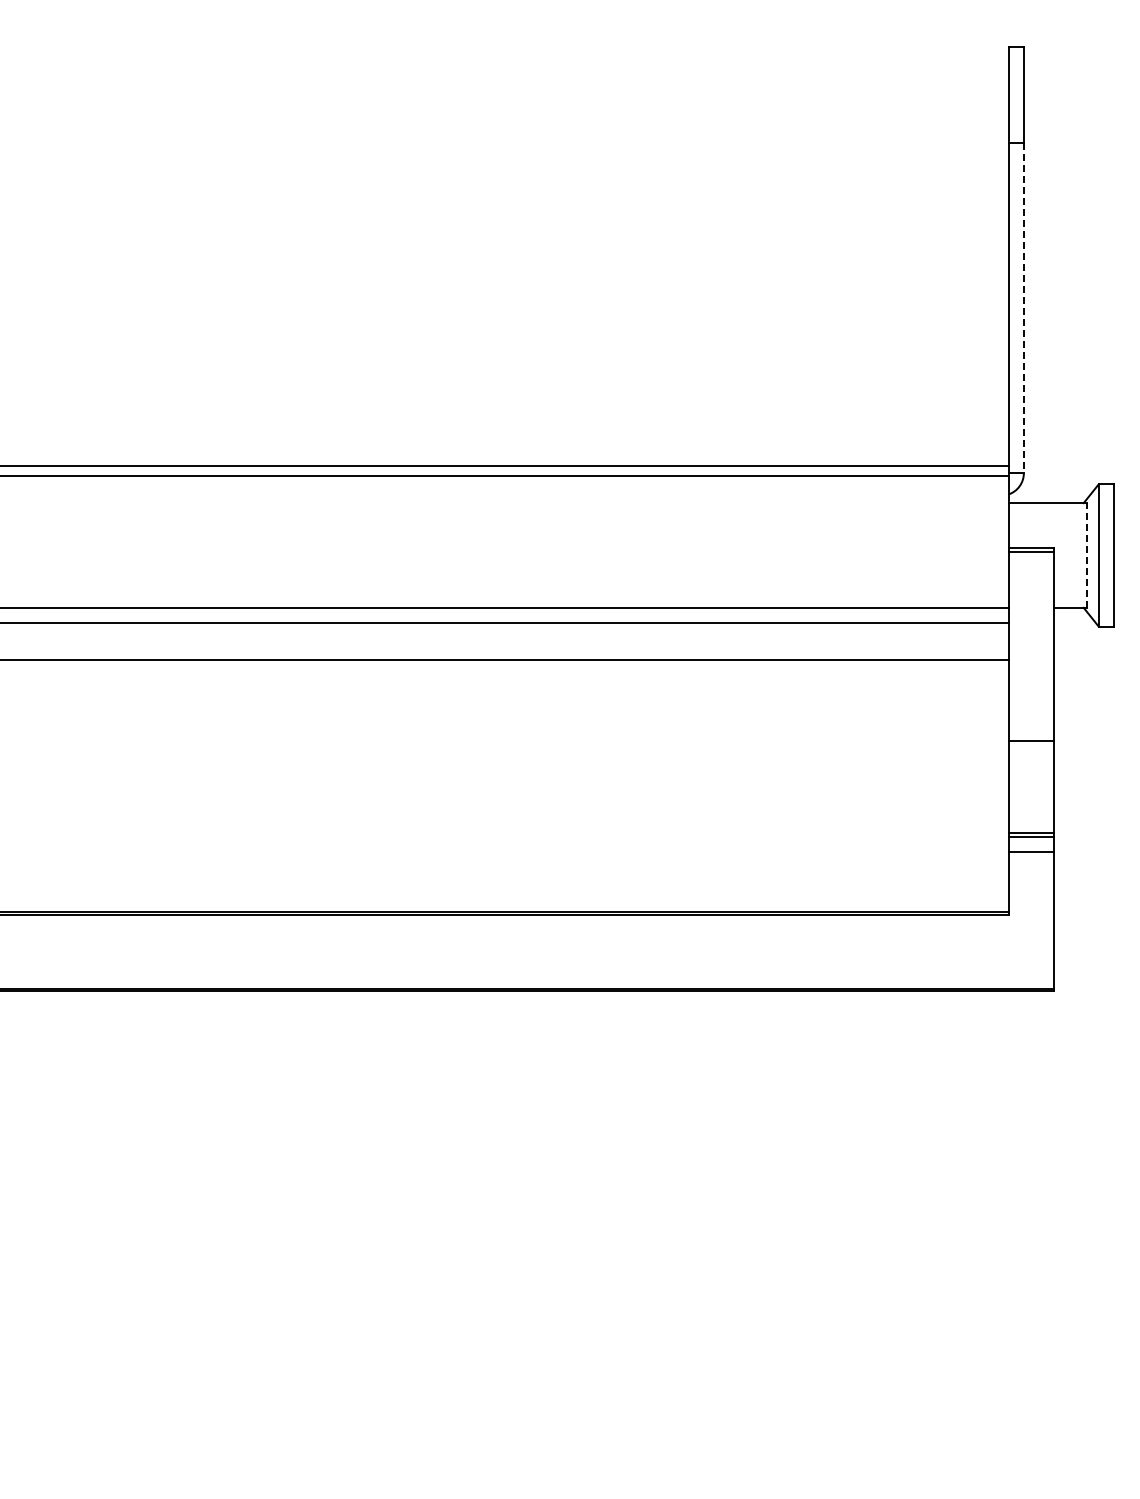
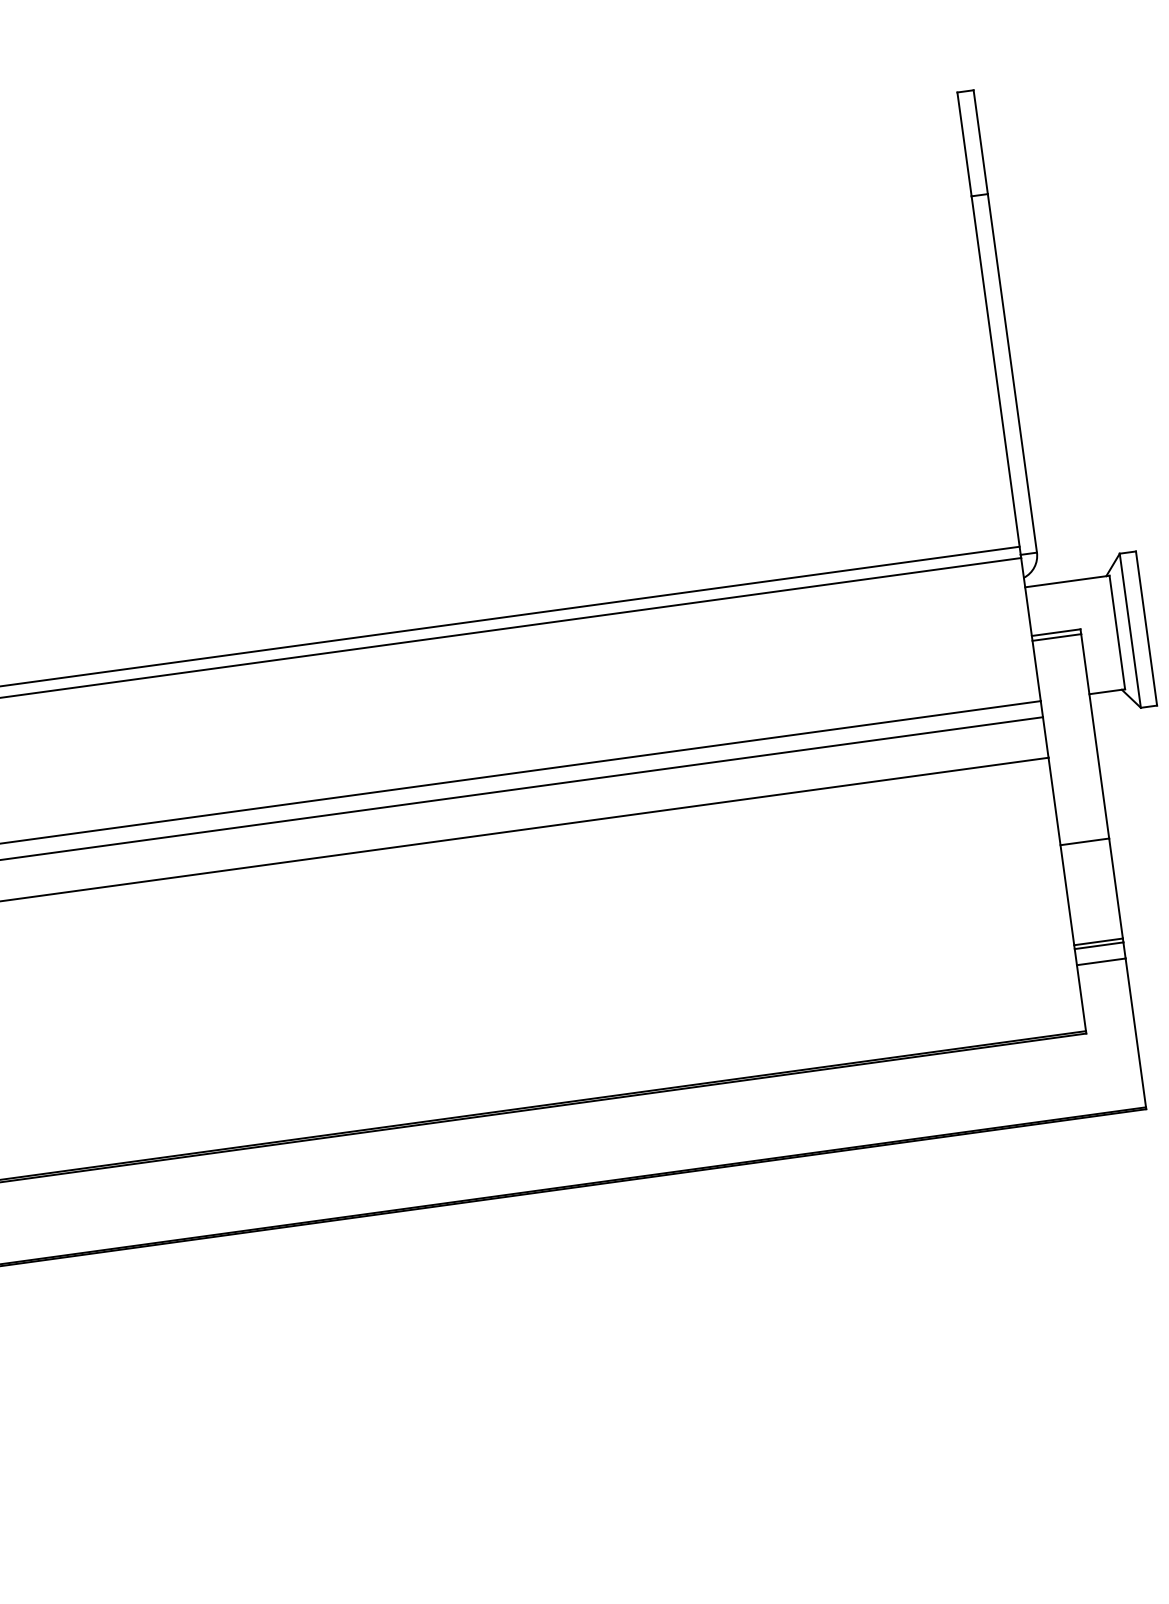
line: (1023, 308) -> (1012, 374), dashed -> solid
line: (1086, 554) -> (1116, 631), dashed -> solid

